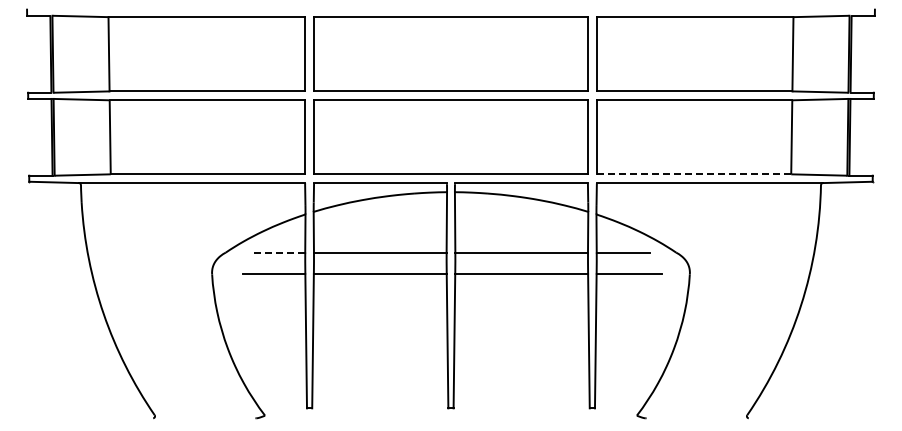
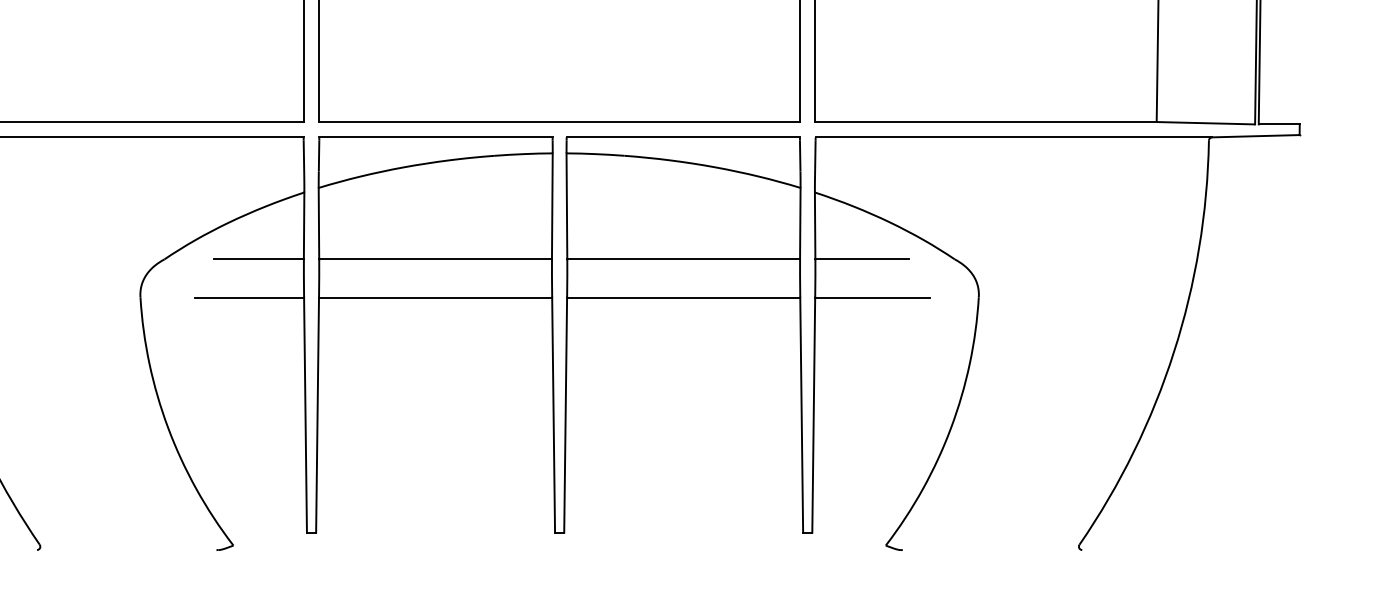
line: (693, 174) -> (985, 122), dashed -> solid
line: (279, 252) -> (258, 259), dashed -> solid

